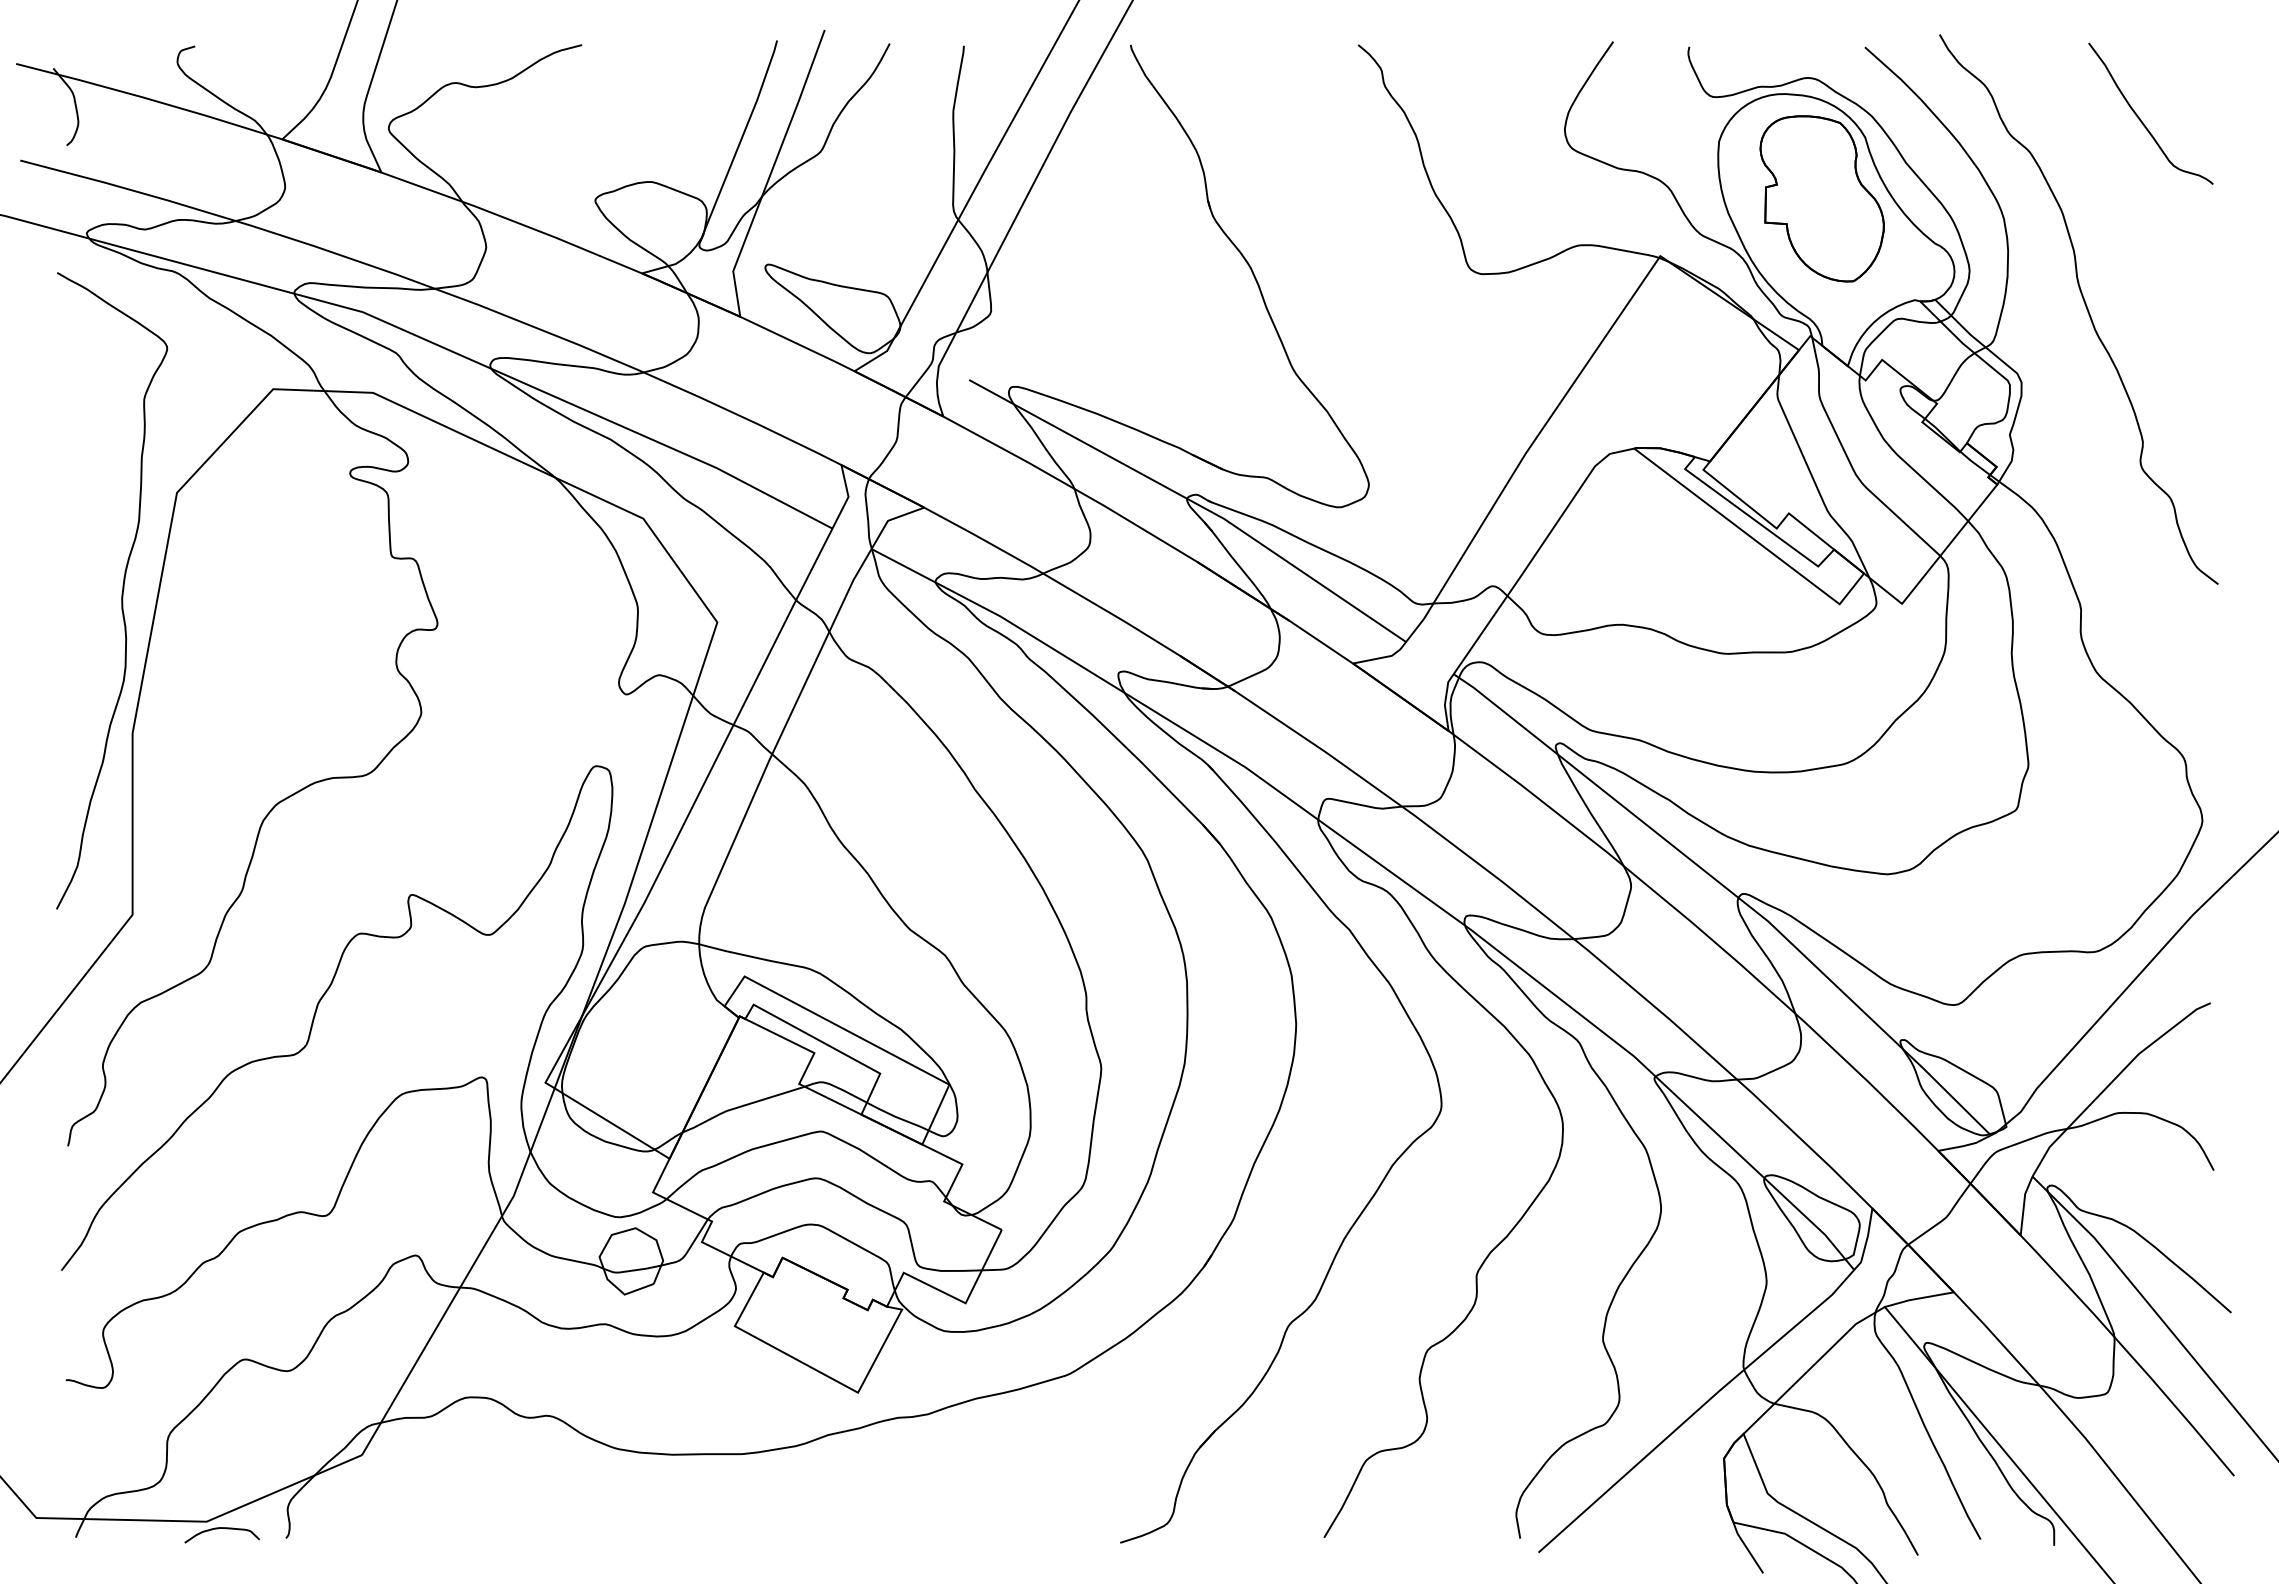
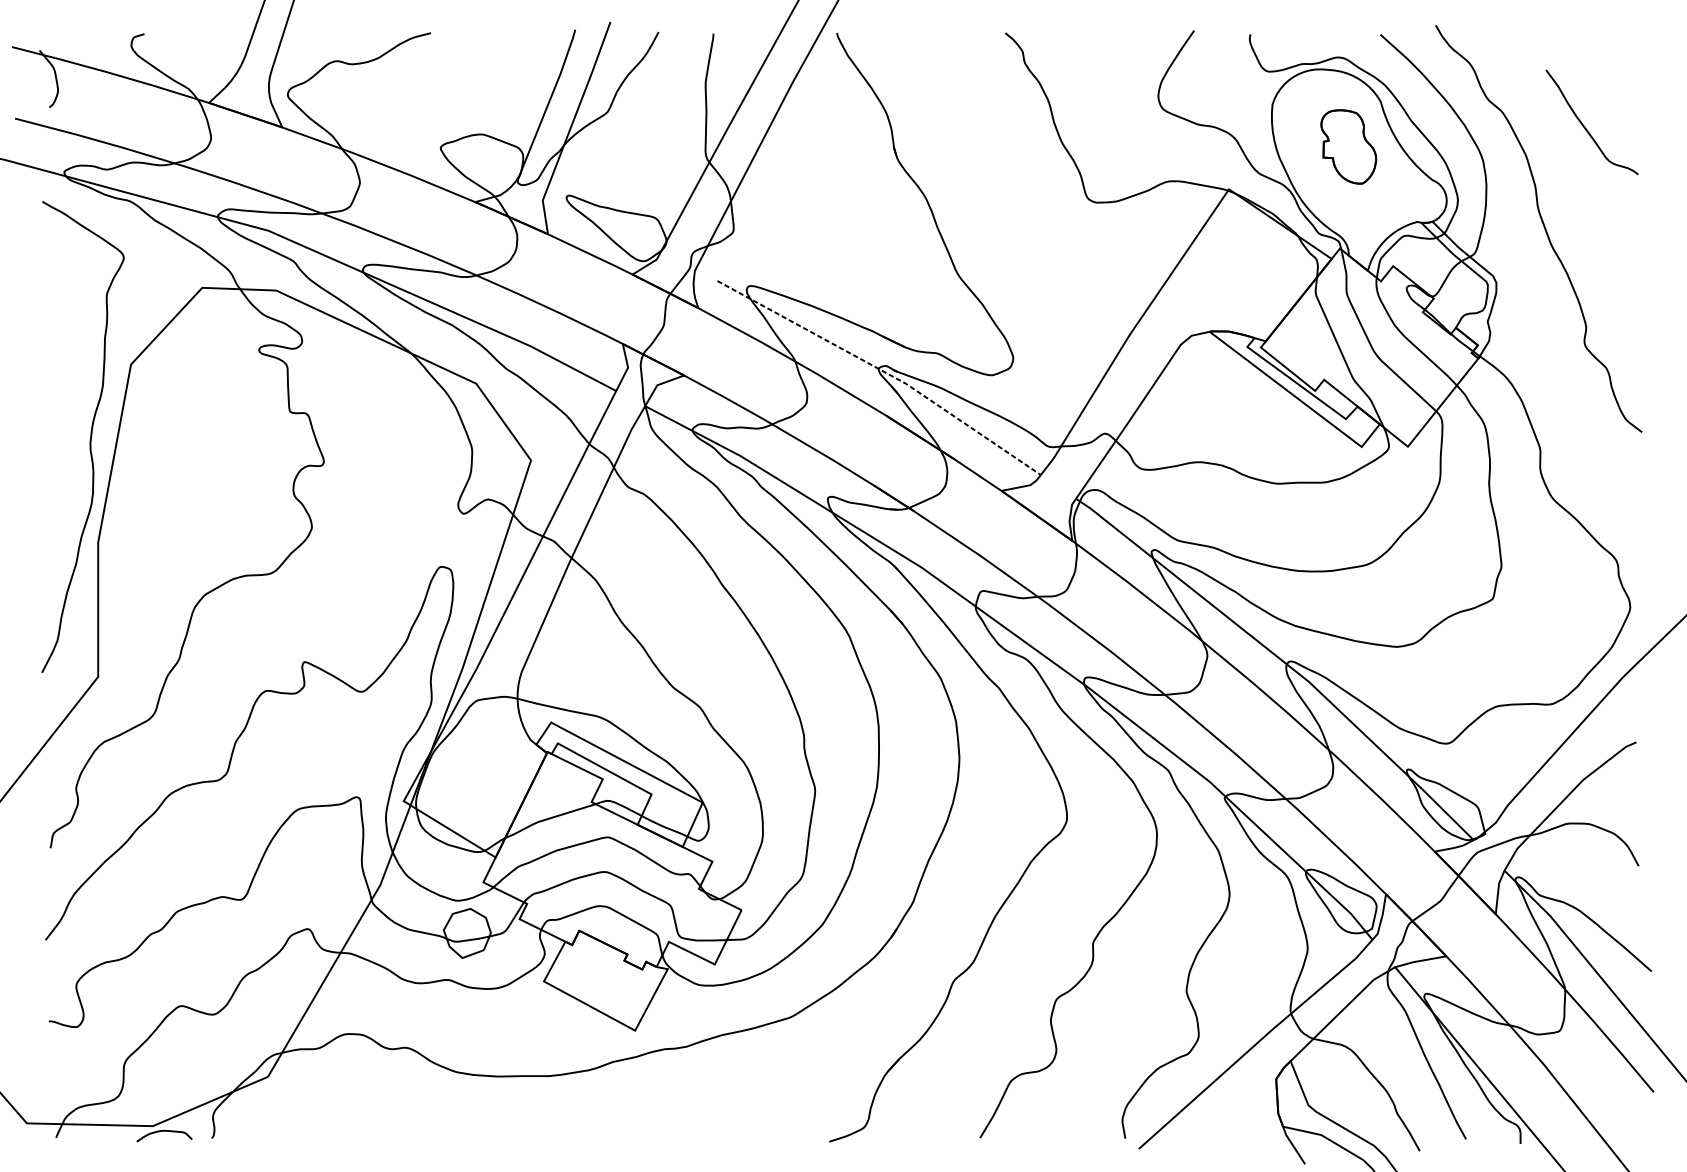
curve: (2141, 119) -> (1585, 126), moved
part: (1821, 198) -> (1348, 146), size x0.6
line: (1193, 502) -> (883, 371), solid -> dashed

